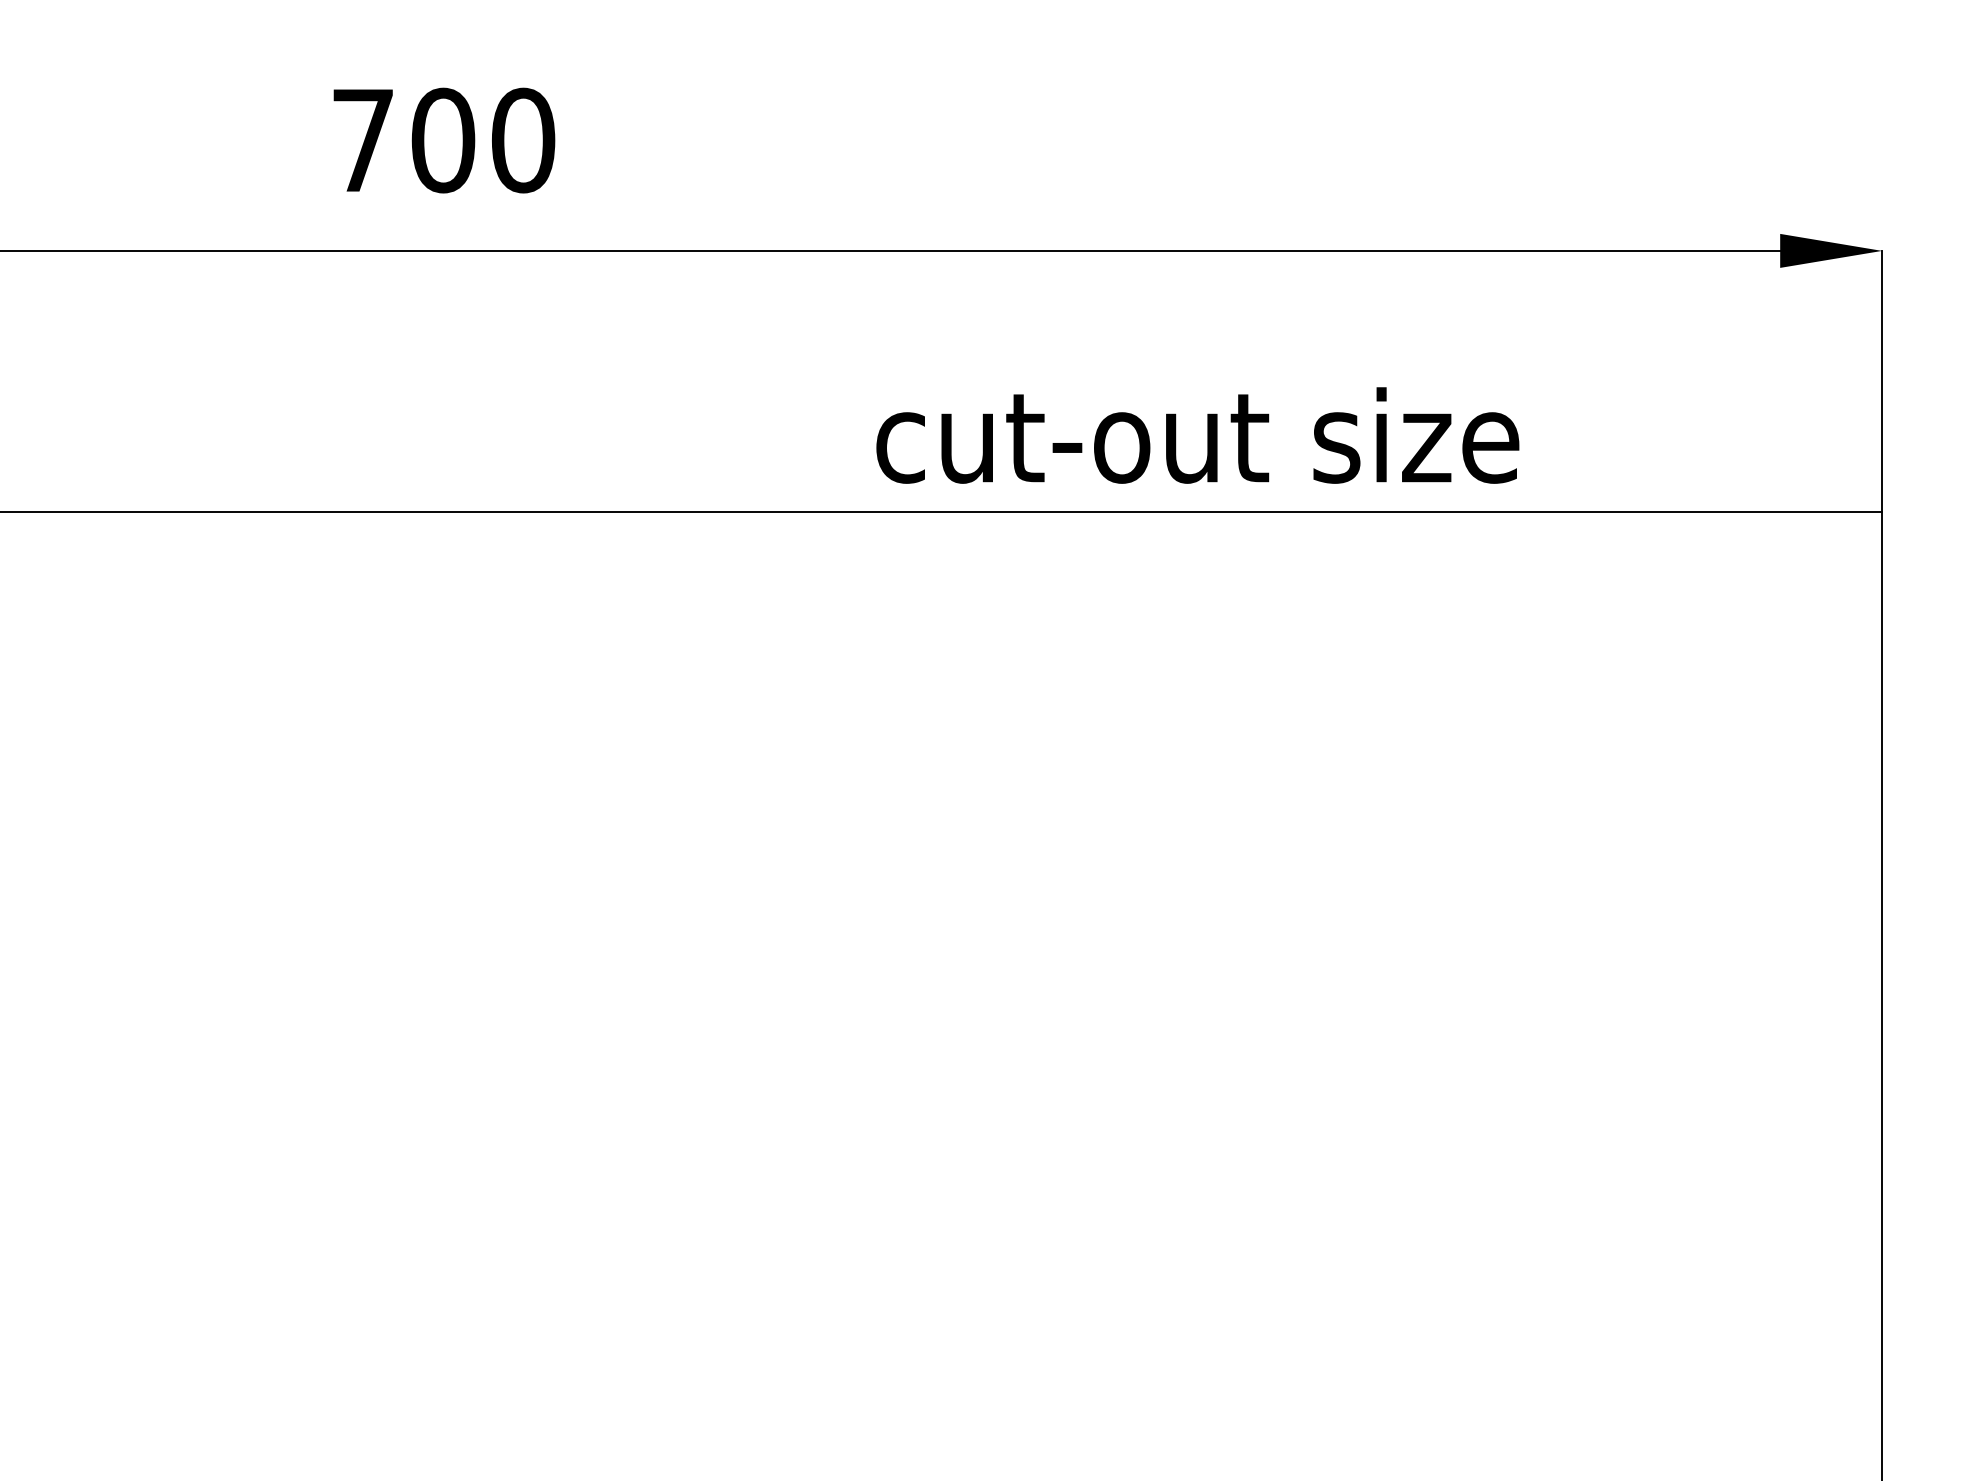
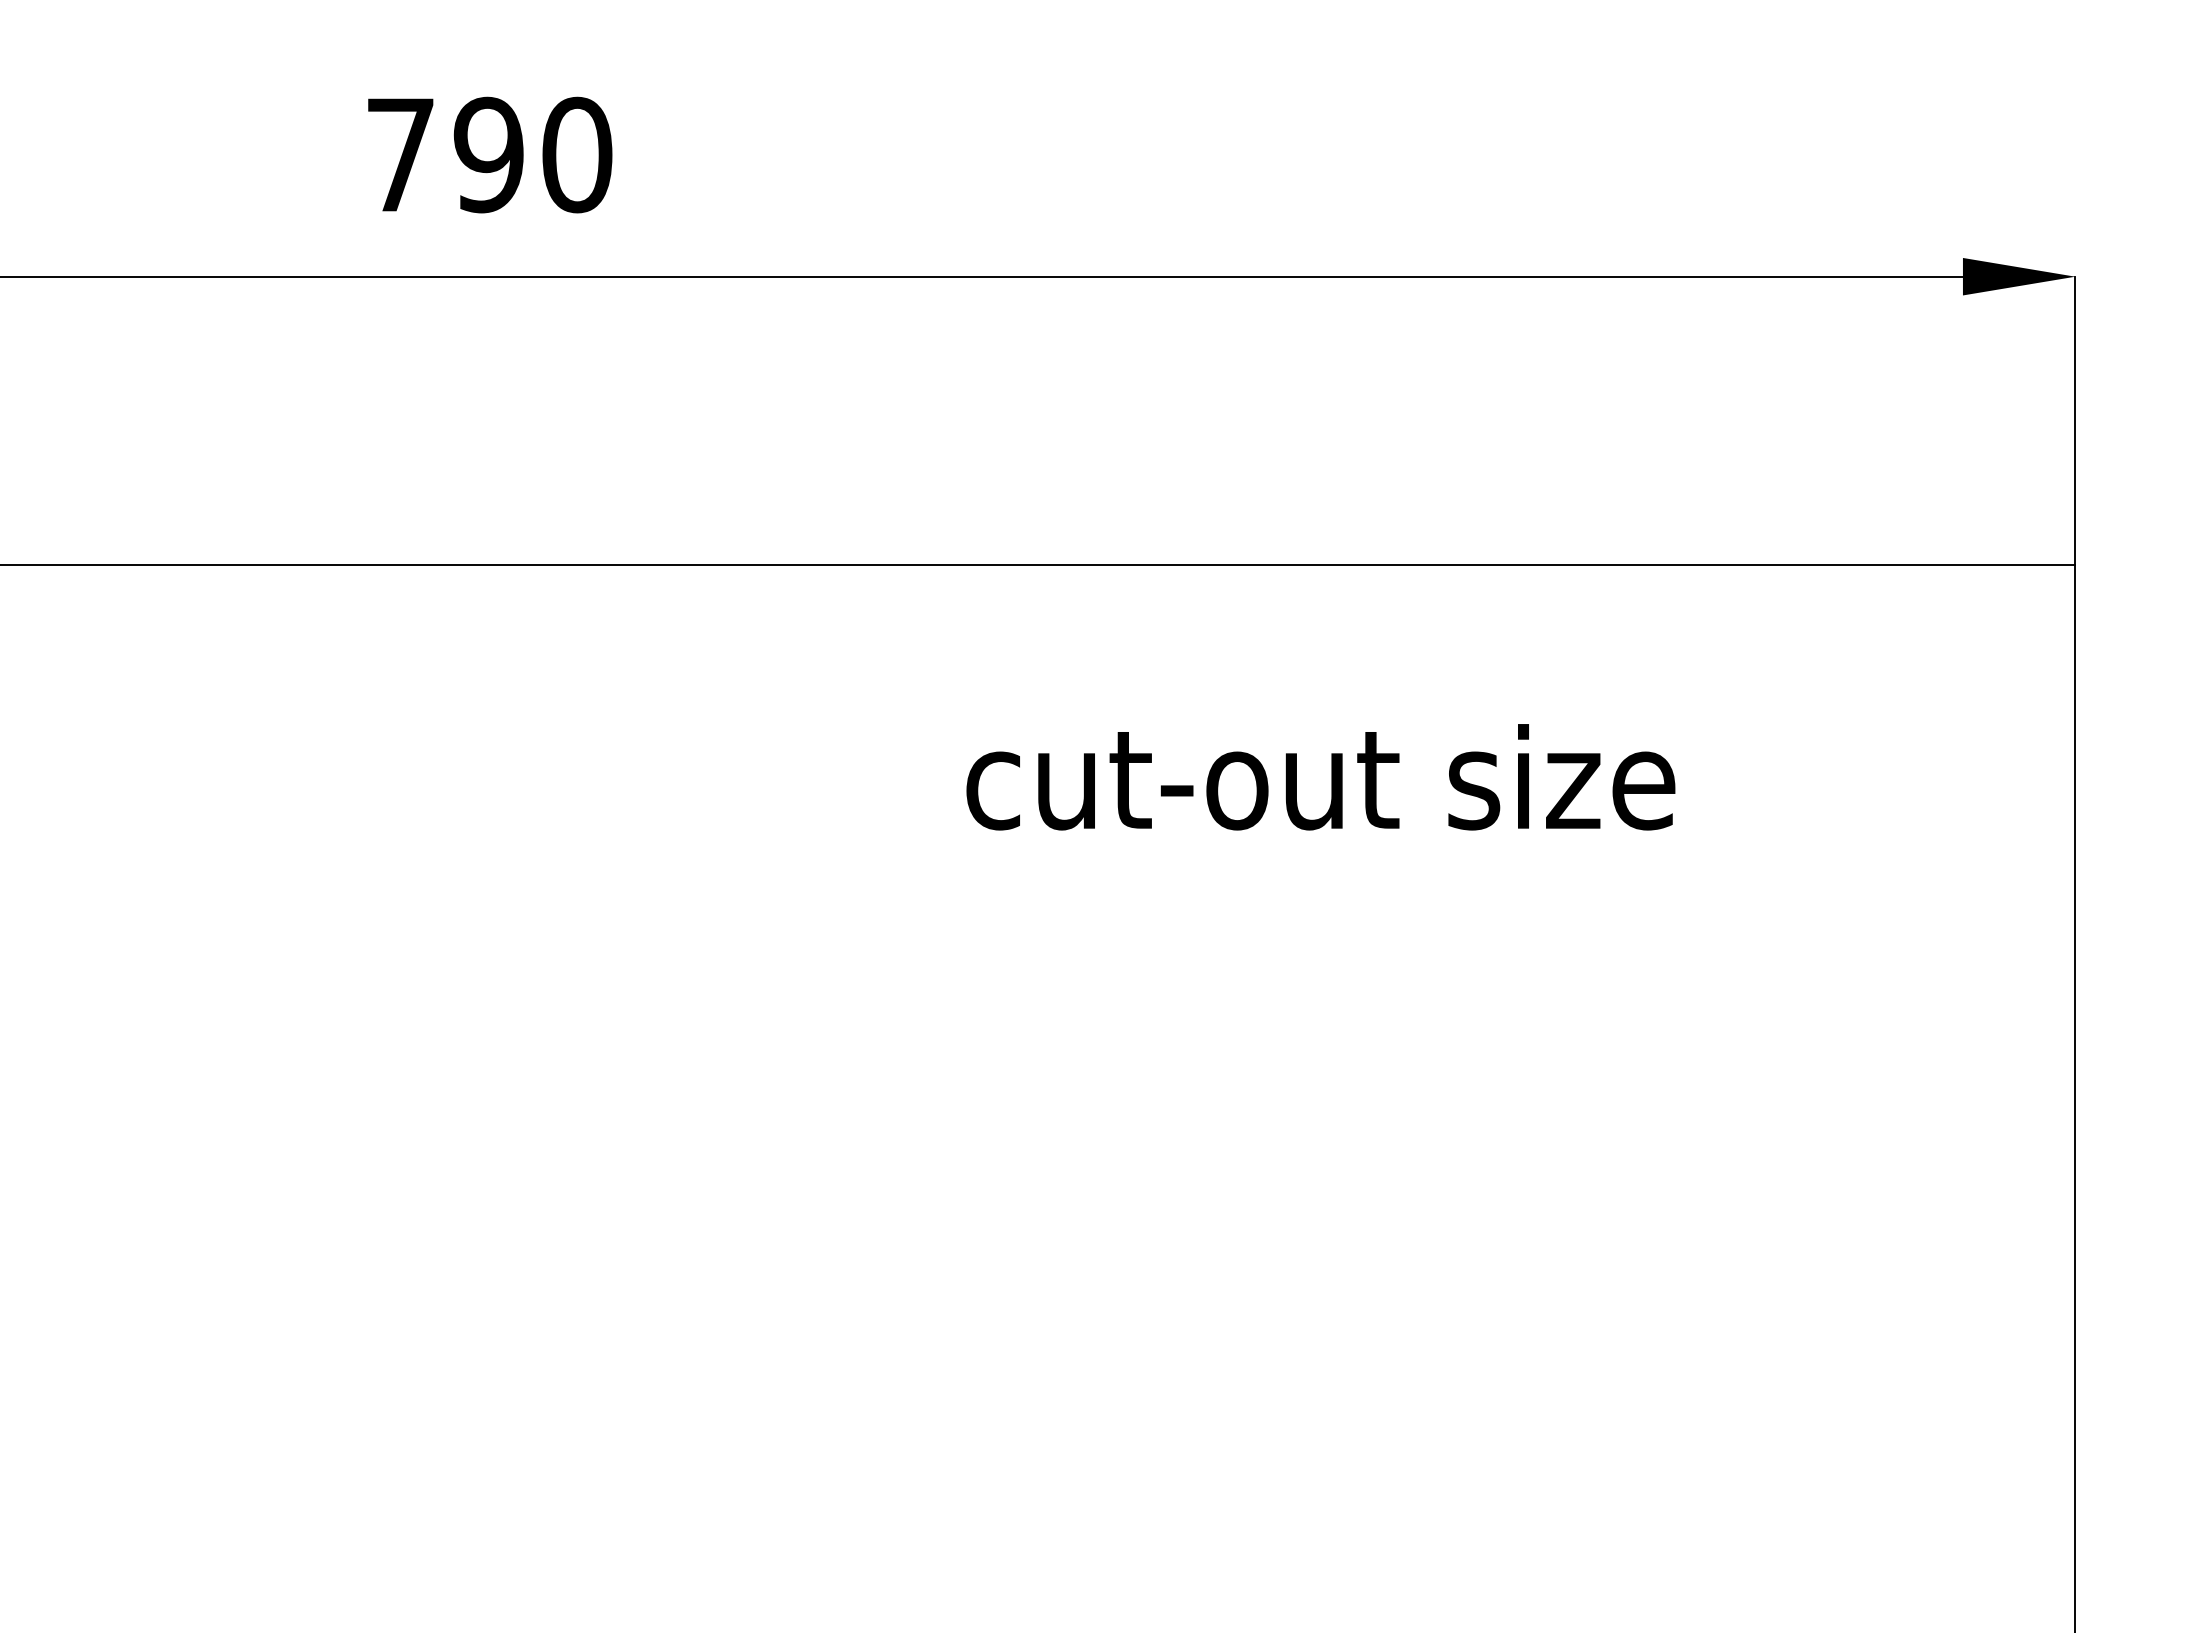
text: (442, 140) -> (488, 154), 700 -> 790
text: (1197, 435) -> (1320, 777), moved

